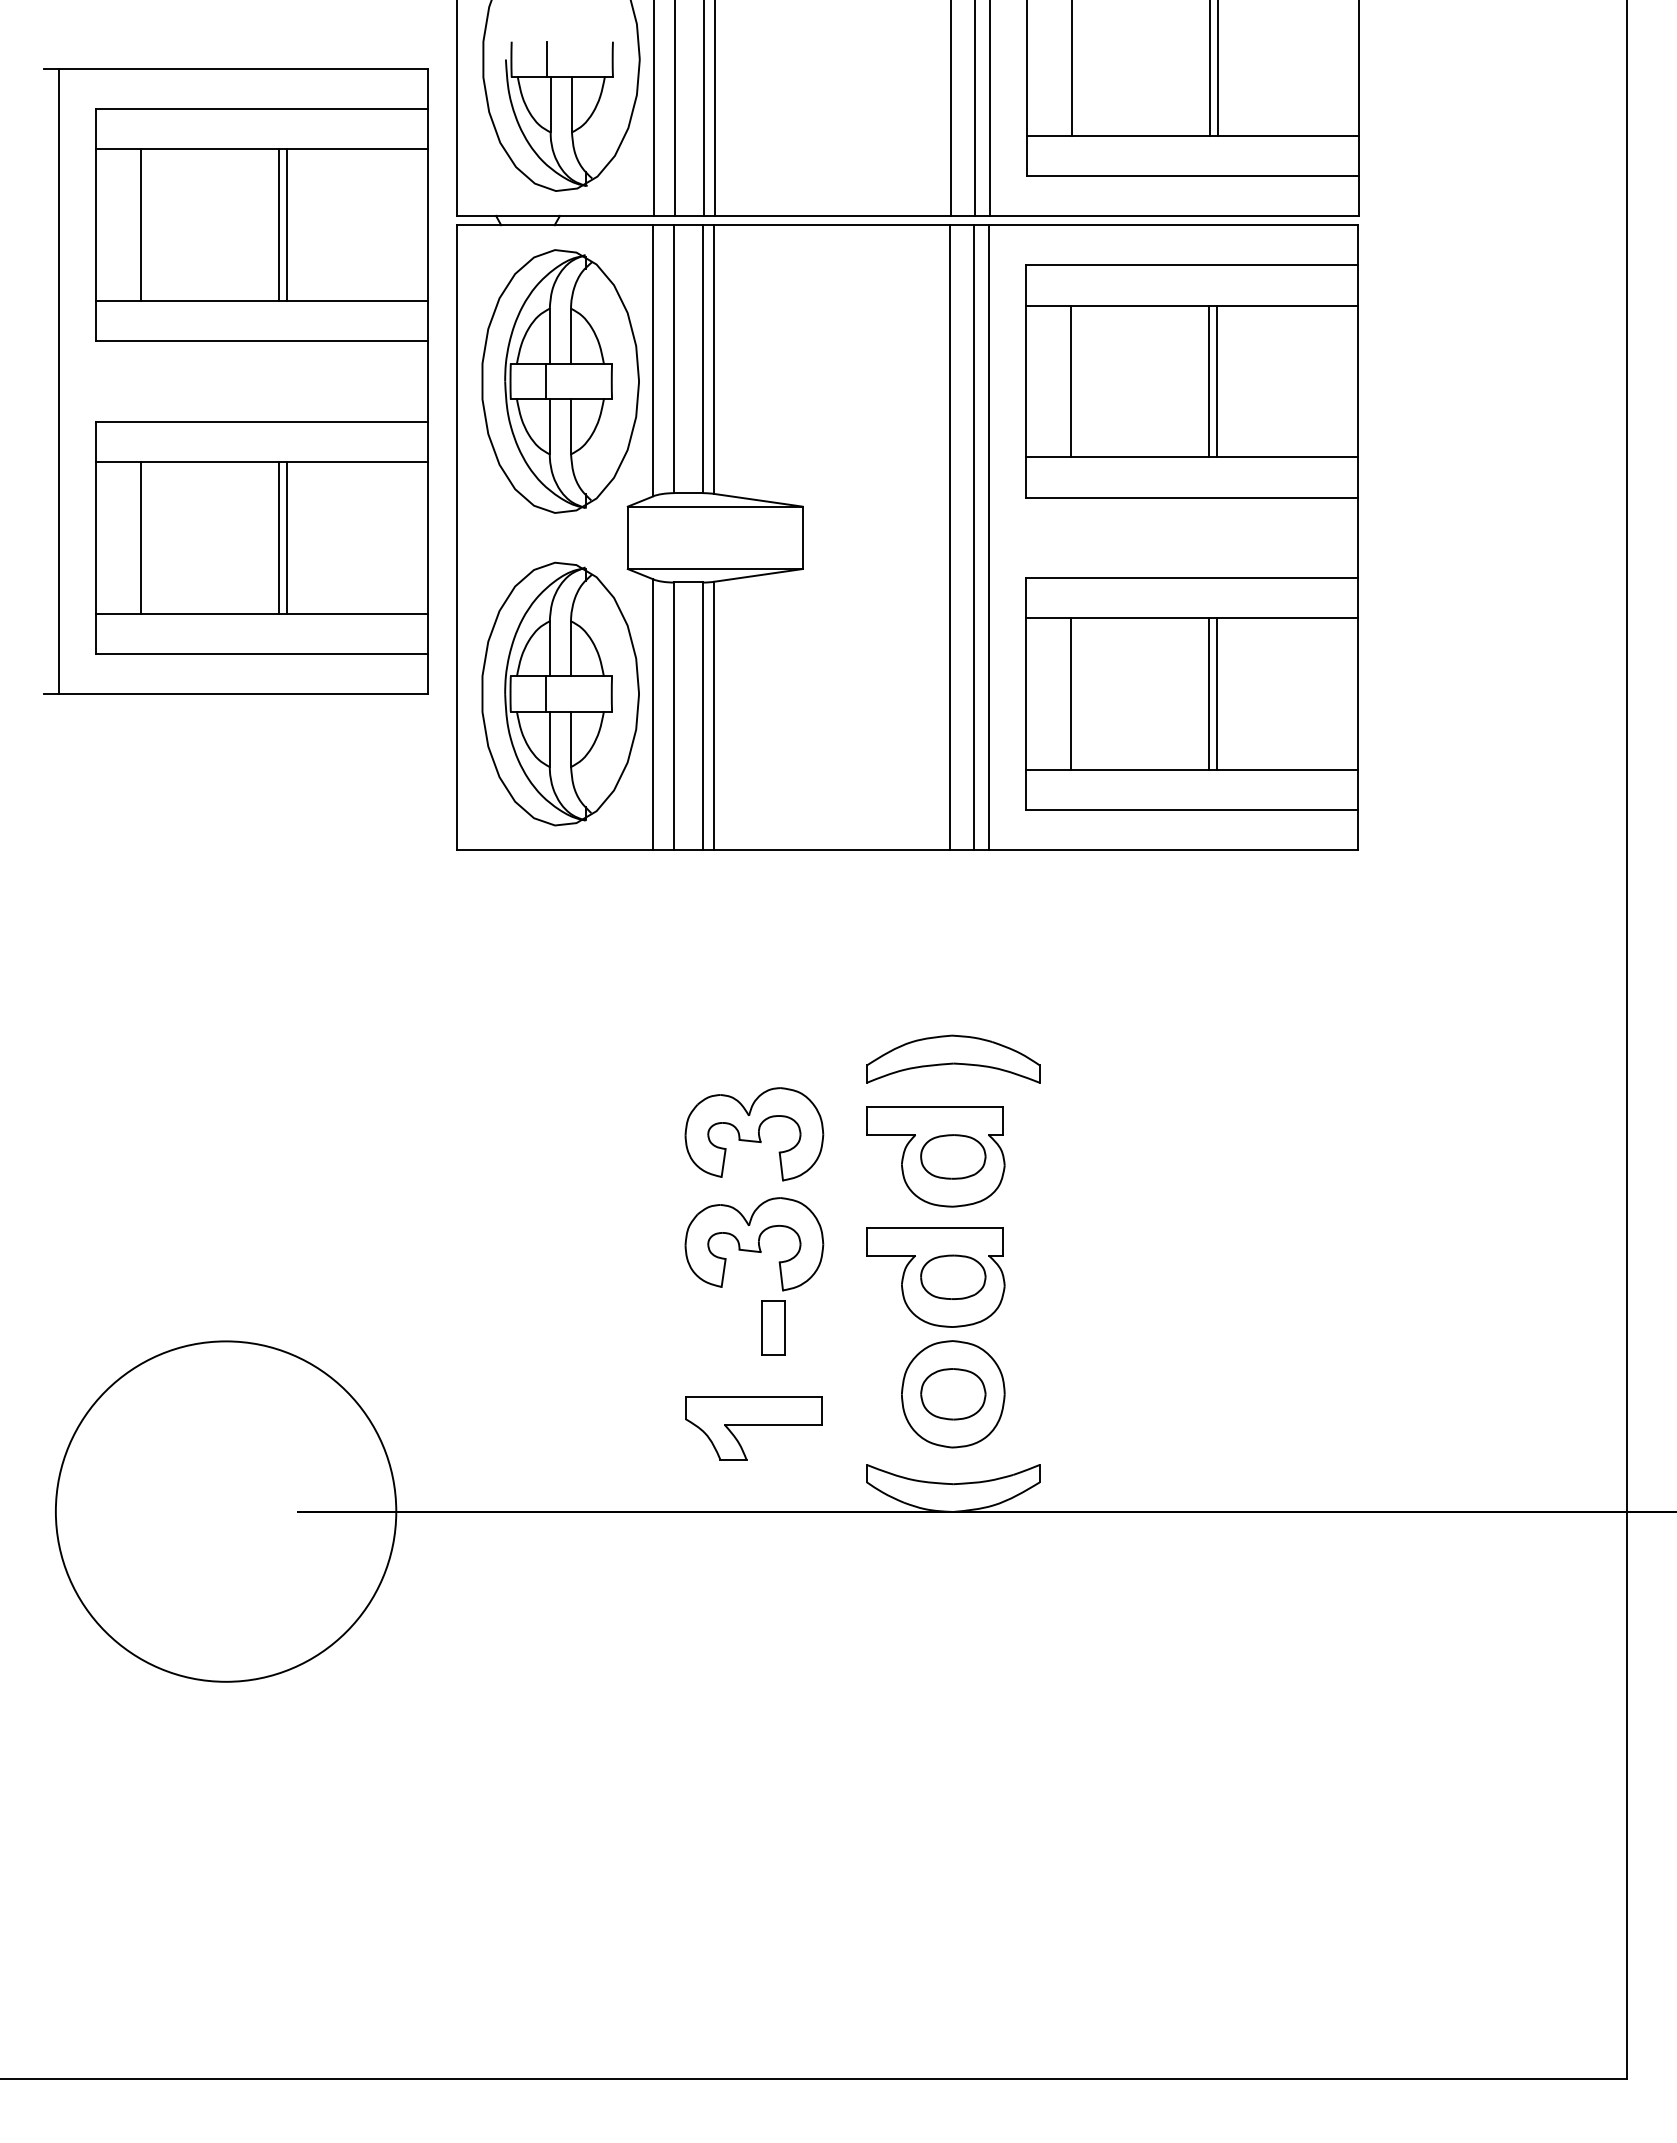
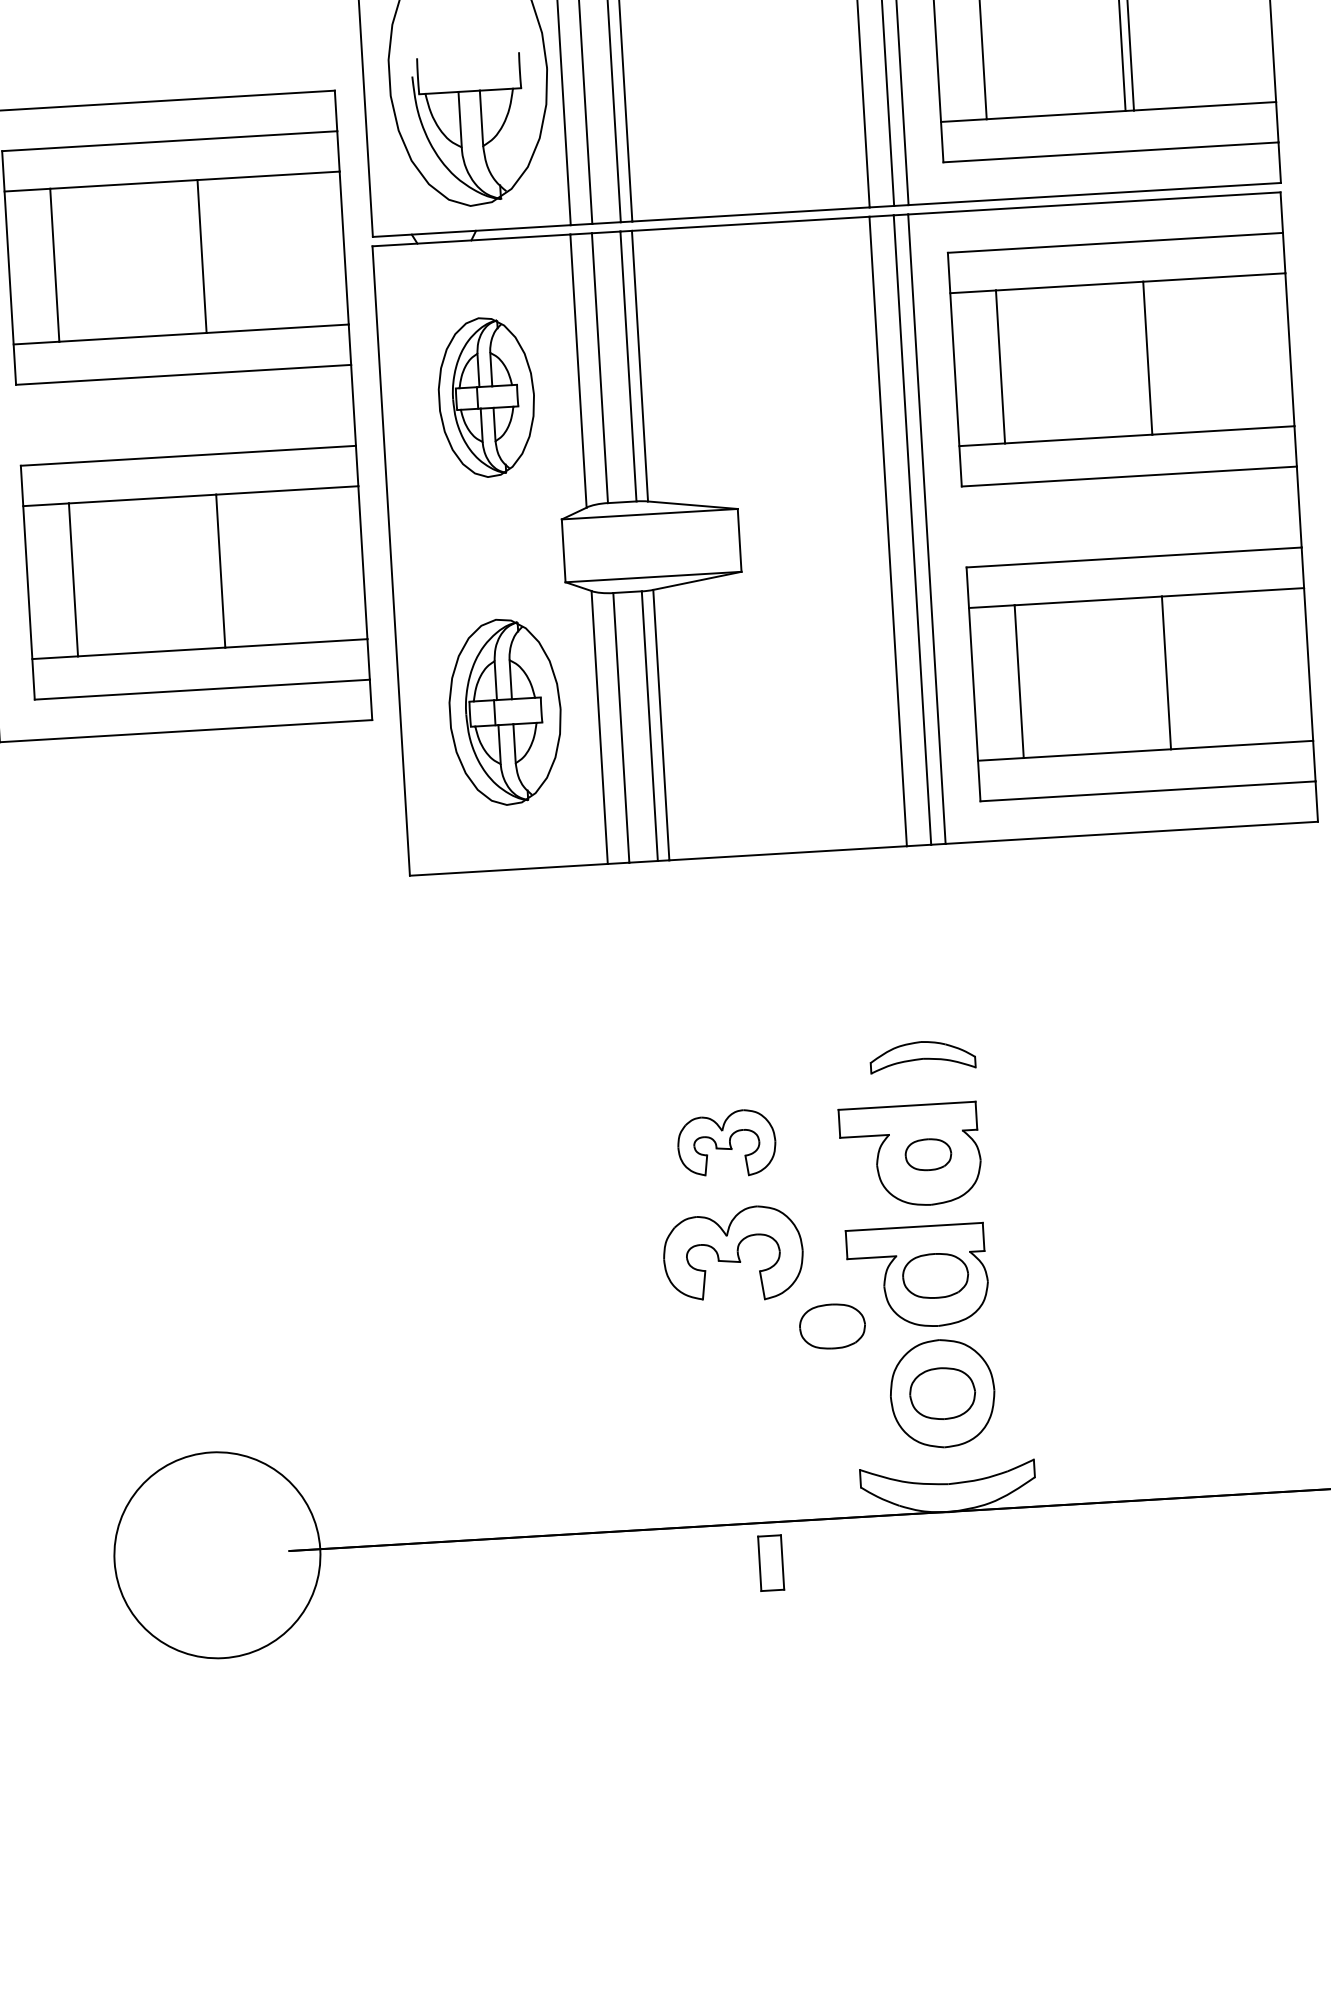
line: (546, 59) -> (453, 74), removed
line: (278, 225) -> (193, 257), removed
part: (560, 381) -> (486, 397), size x0.6
line: (1208, 381) -> (1138, 358), removed
line: (278, 537) -> (211, 571), removed
part: (560, 693) -> (505, 711), size x0.7
line: (1208, 693) -> (1157, 672), removed
part: (953, 1058) -> (922, 1055), size x0.6
part: (754, 1134) -> (726, 1143), size x0.7
part: (953, 1156) -> (928, 1154), size x0.7
part: (848, 1320) -> (832, 1325), added
part: (773, 1327) -> (770, 1562), moved
part: (753, 1428) -> (743, 1440), removed
circle: (225, 1511) -> (216, 1555), size x0.6

